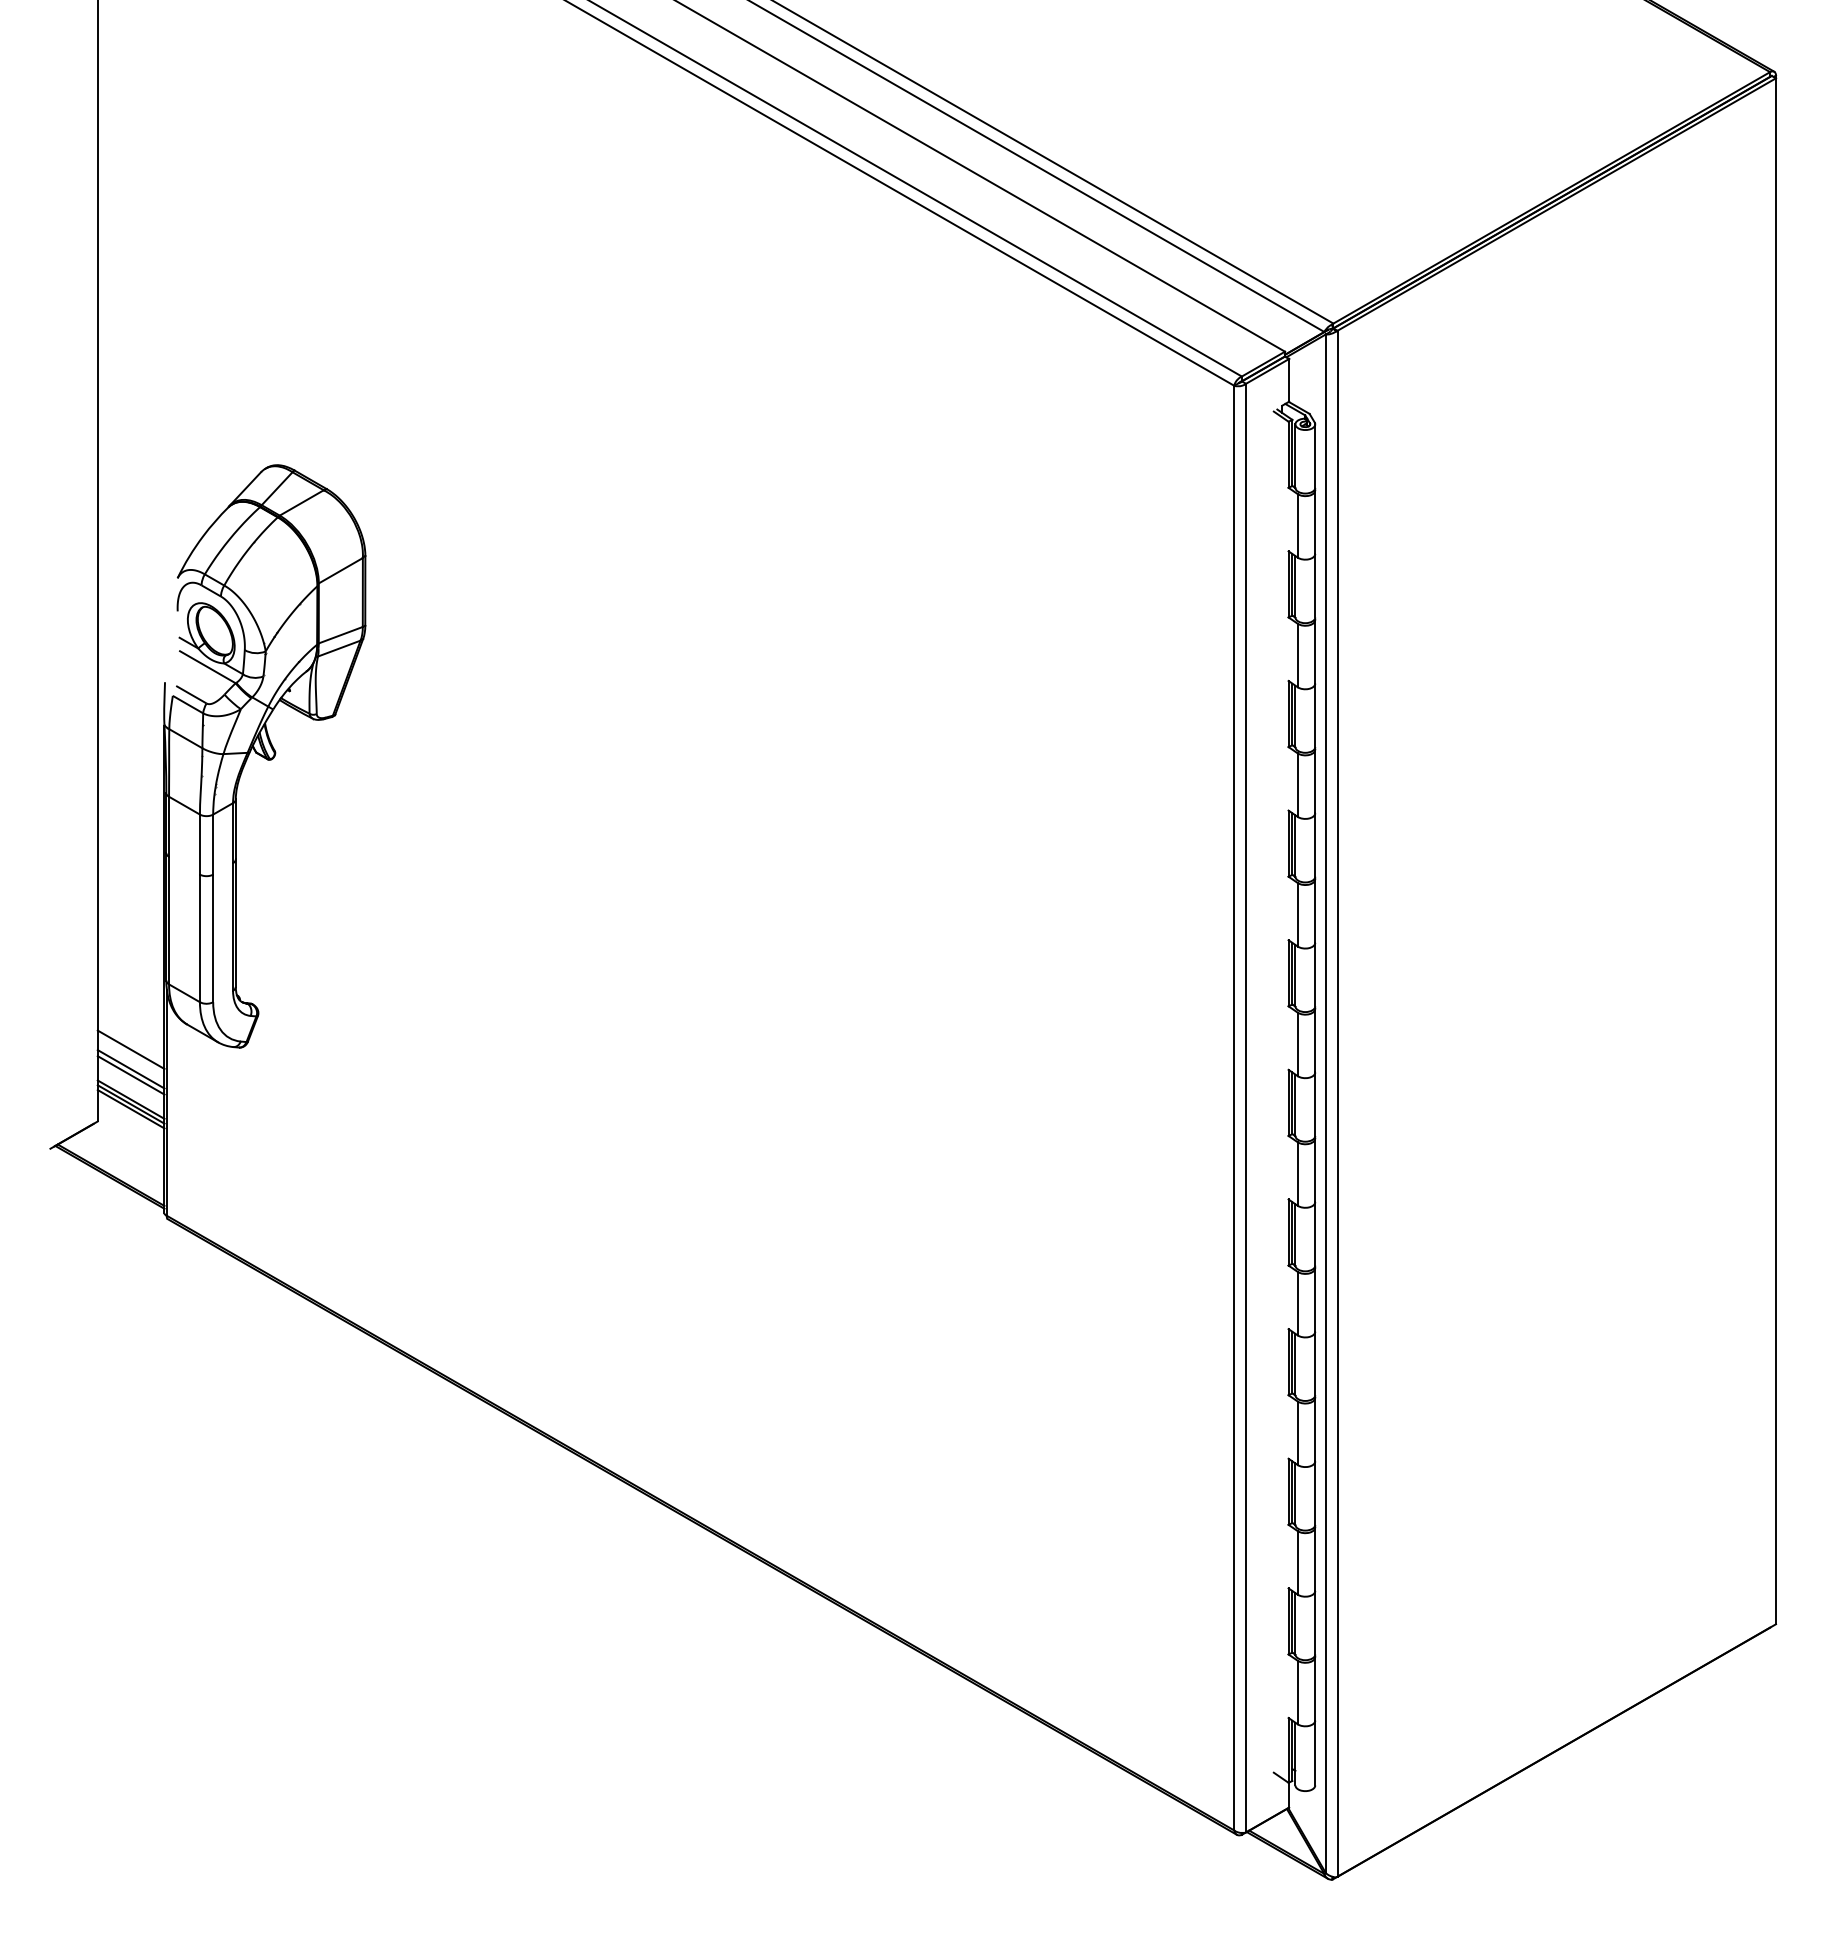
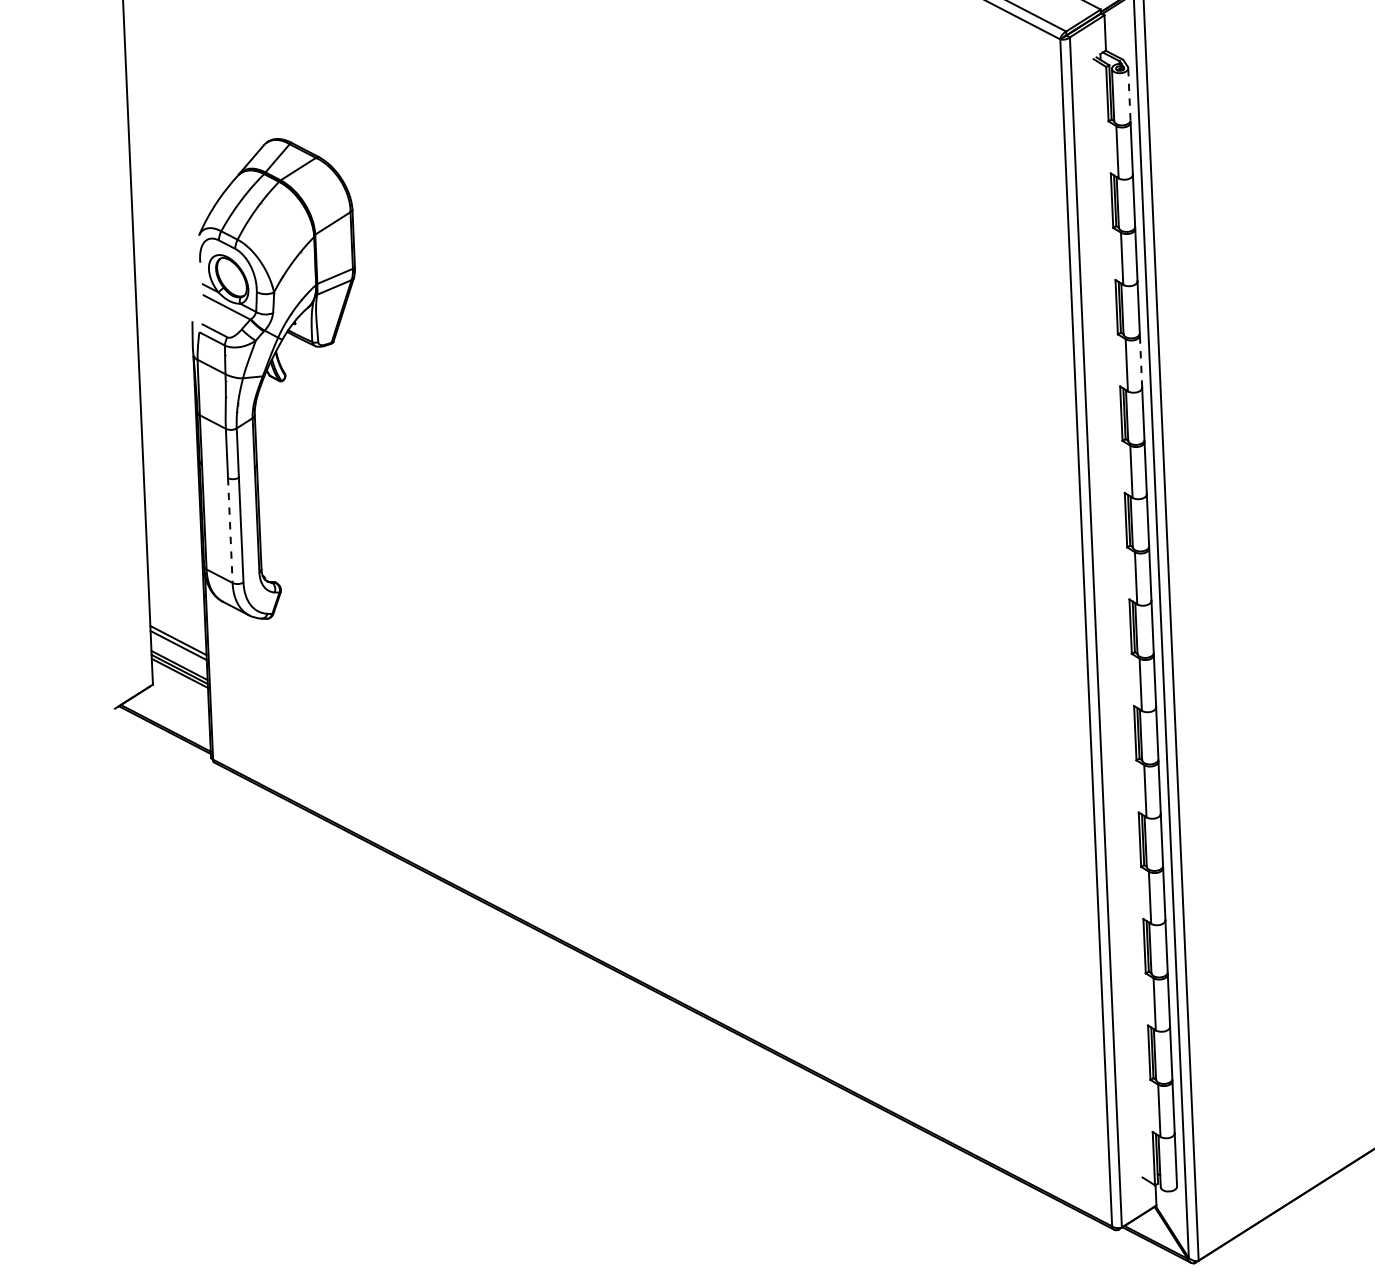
line: (1315, 456) -> (1129, 94), solid -> dashed
line: (1315, 781) -> (1141, 361), solid -> dashed
line: (199, 938) -> (229, 530), solid -> dashed
line: (130, 1049) -> (177, 624), removed

